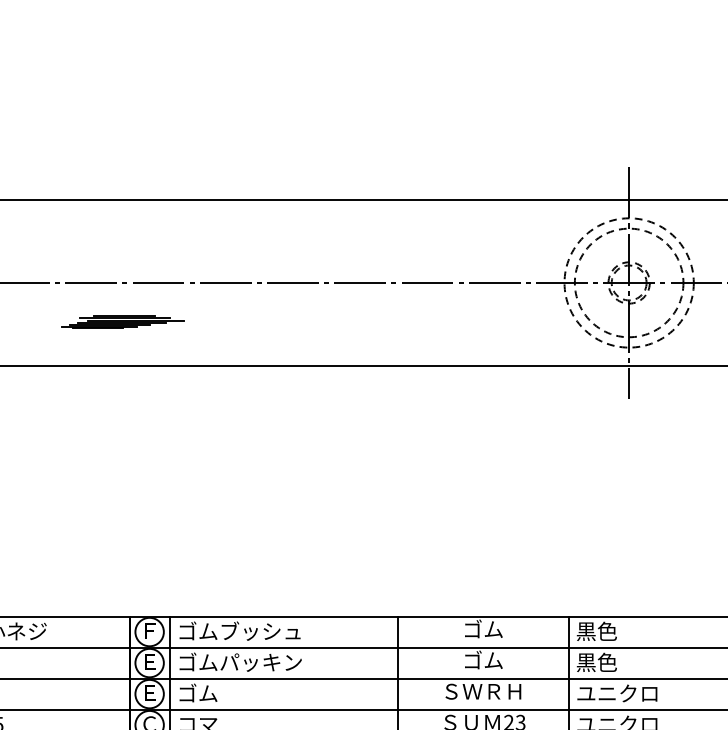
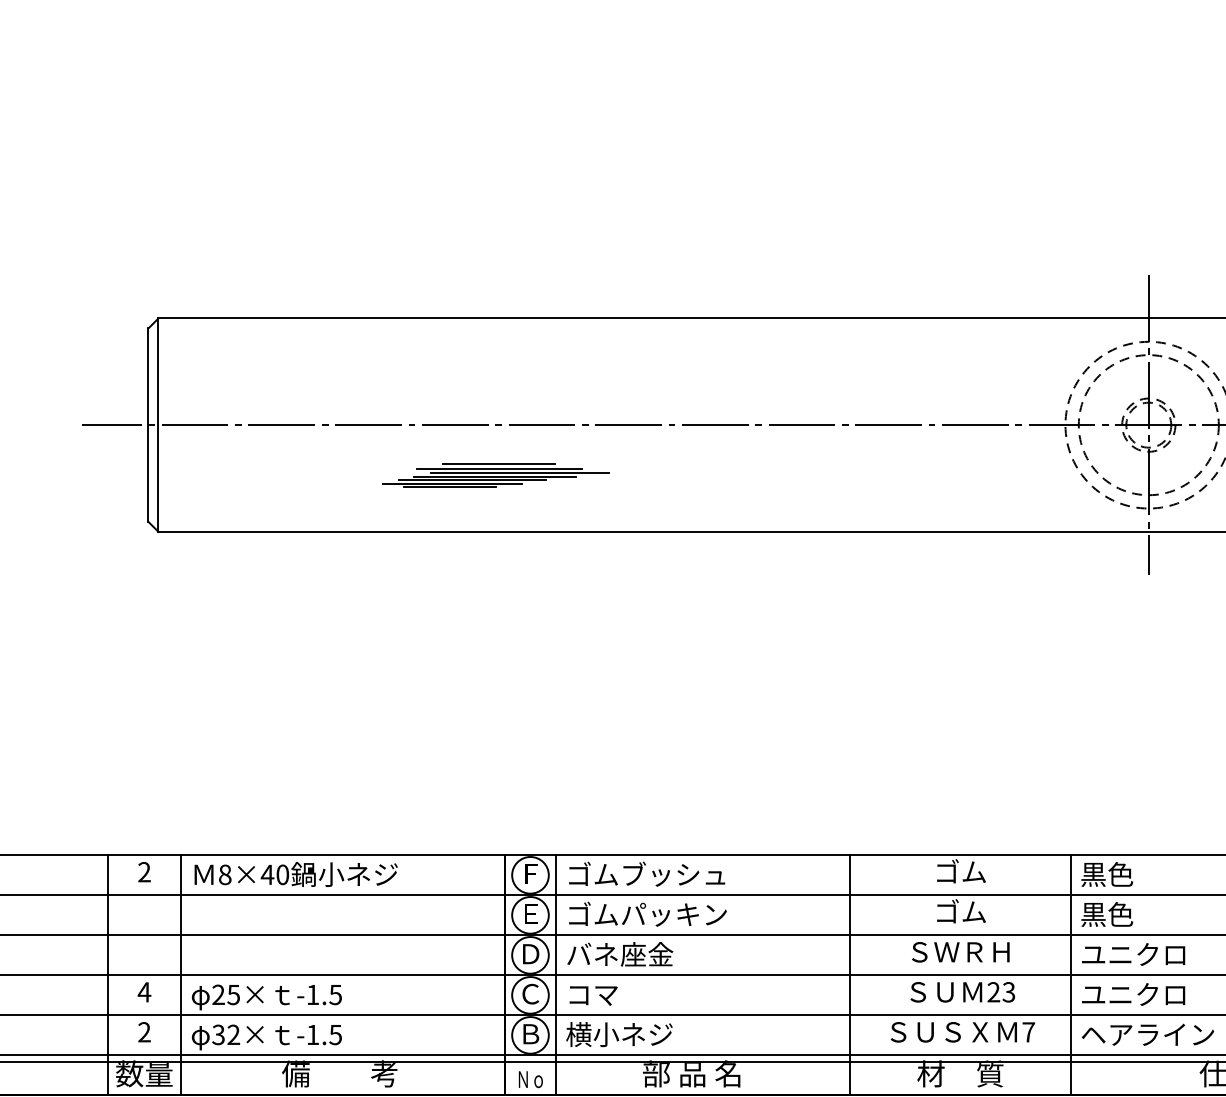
part: (122, 321) -> (495, 475), size x1.43
text: (219, 692) -> (620, 953), ゴム -> バネ座金
text: (150, 693) -> (531, 954), Ｅ -> Ｄ

